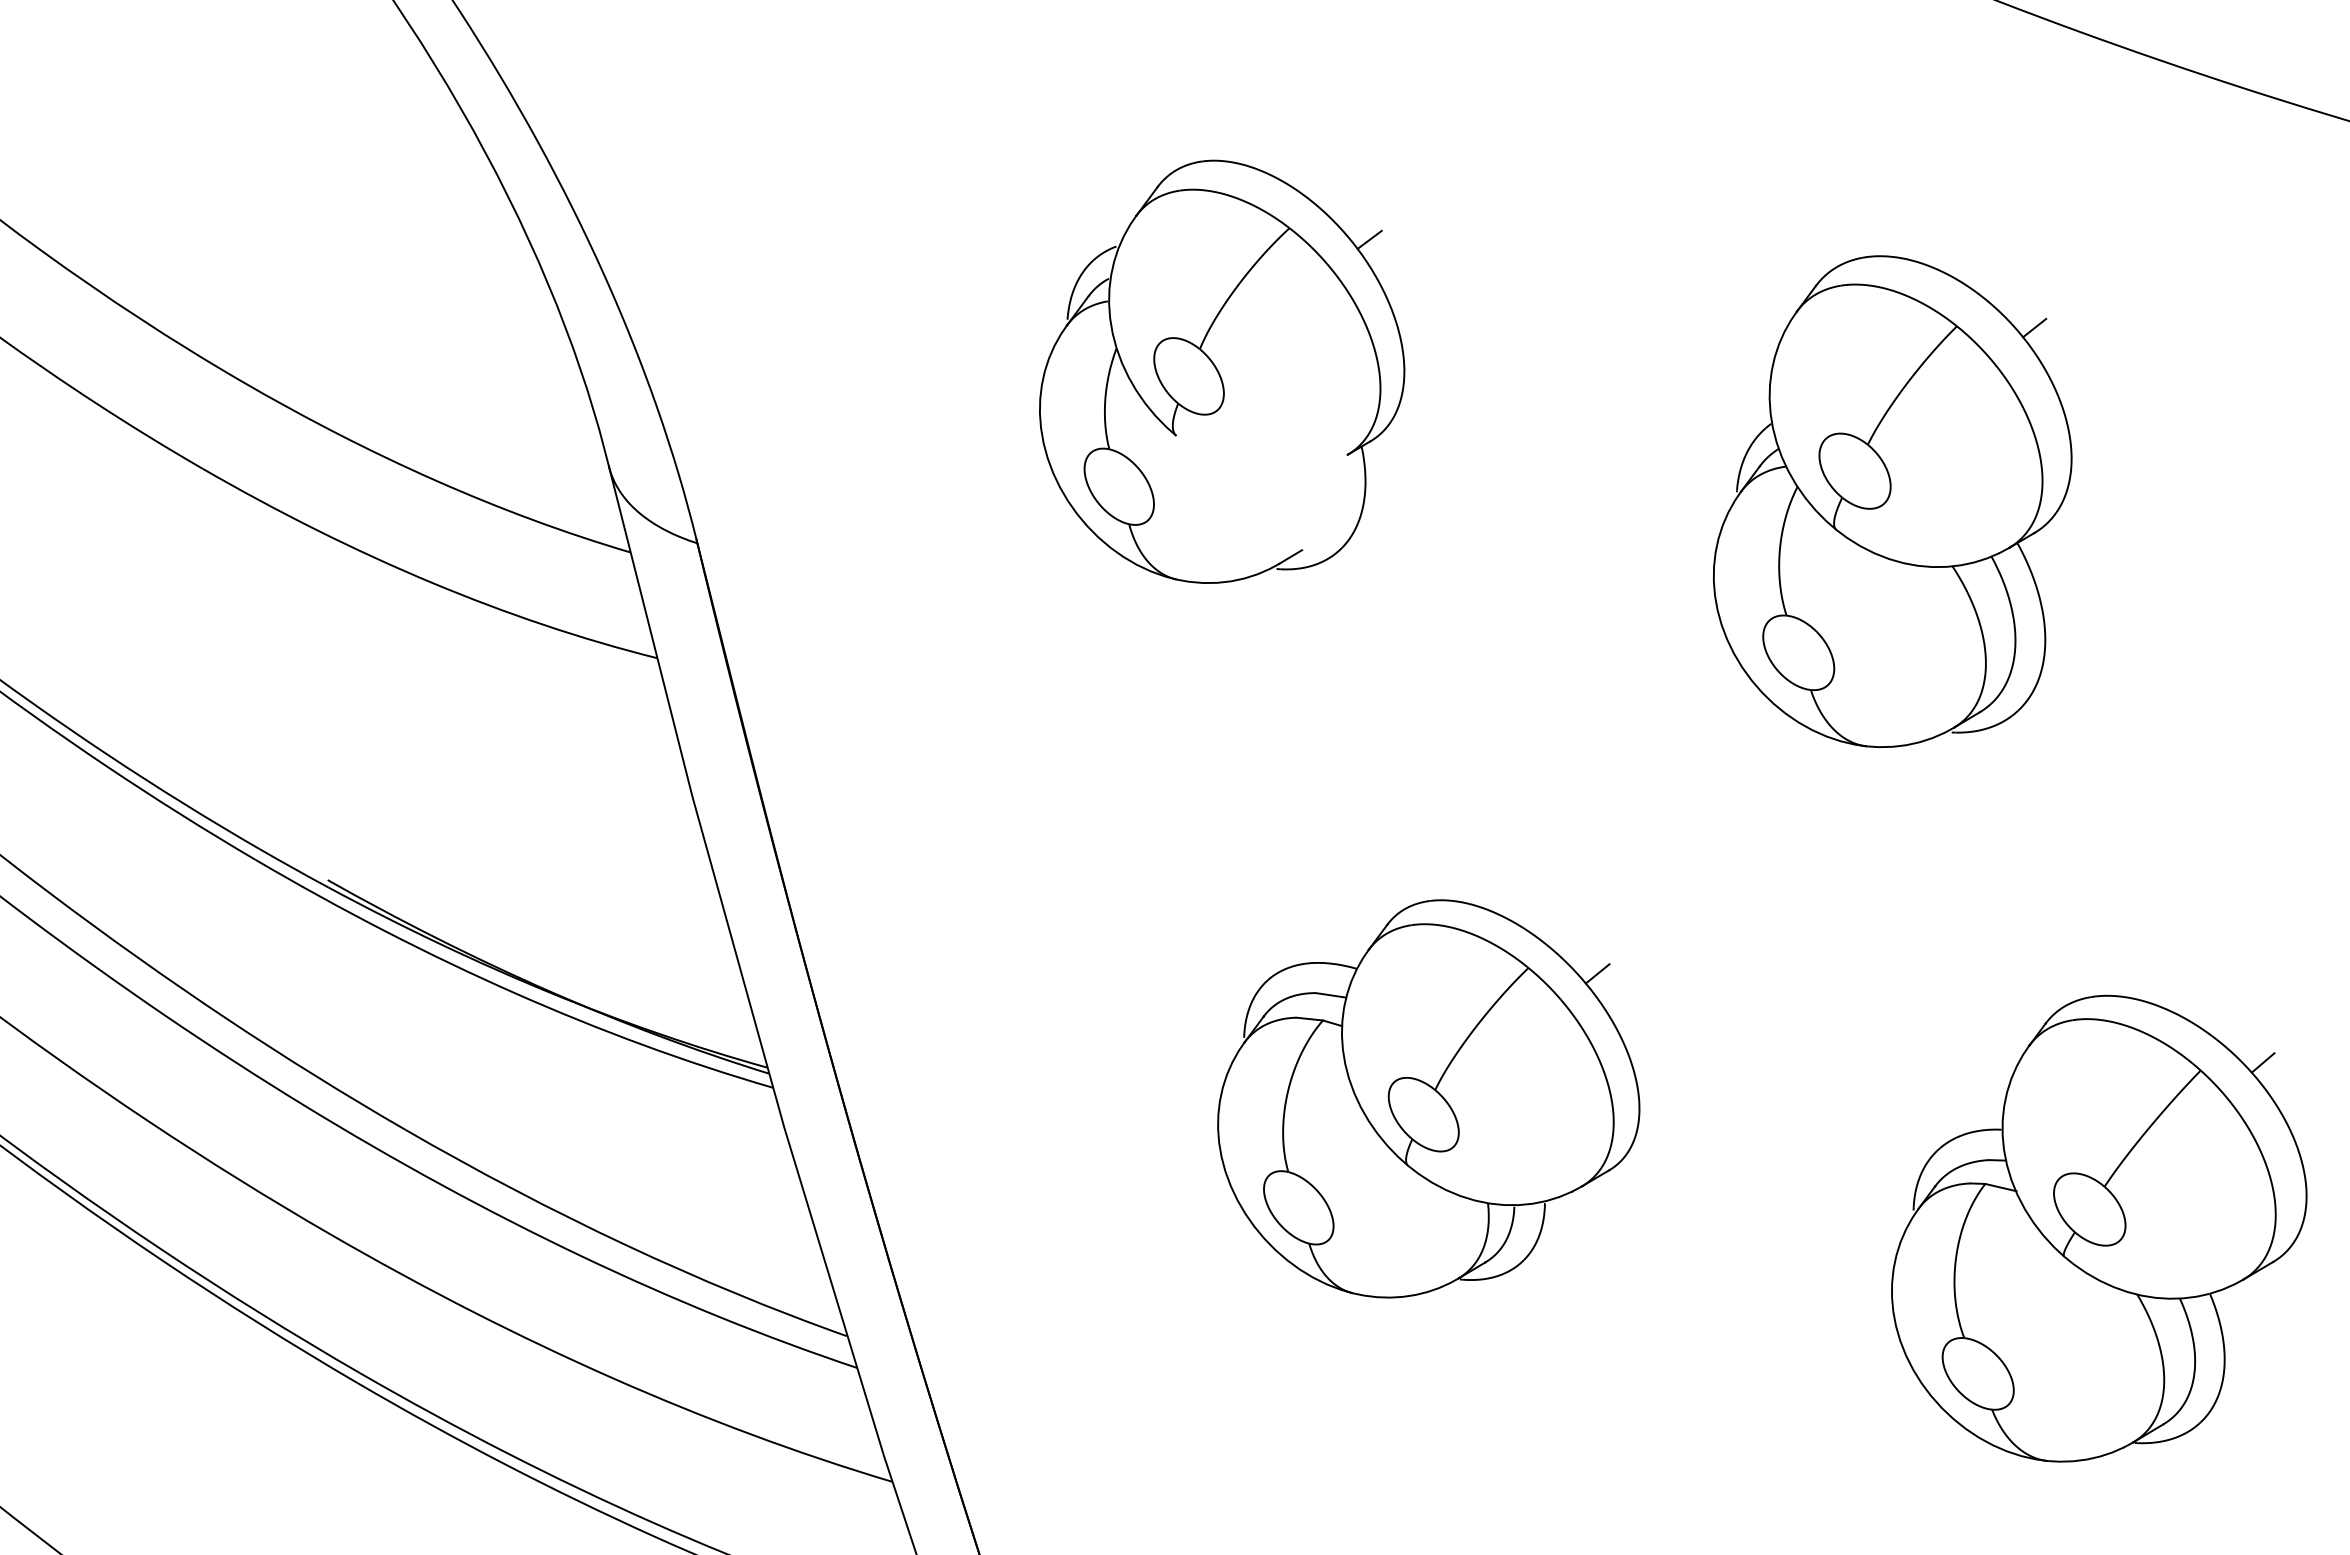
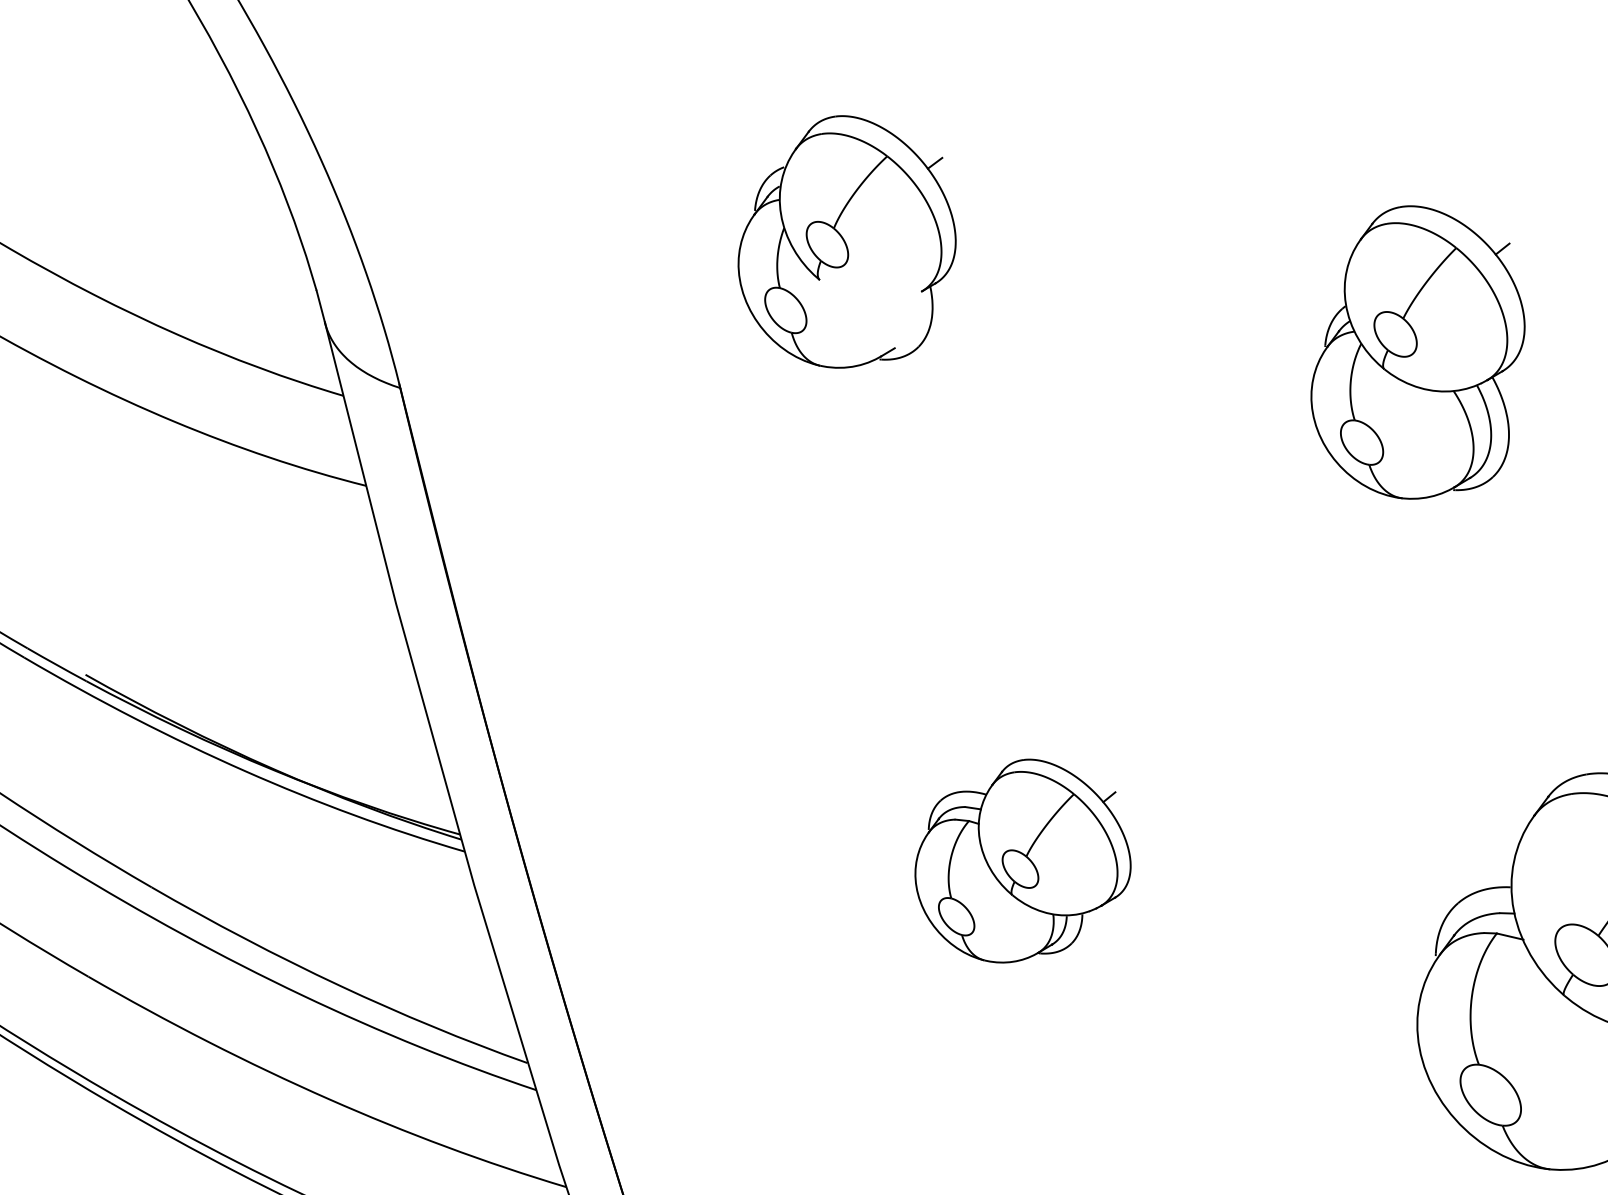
part: (1222, 371) -> (847, 241), size x0.7
part: (1892, 501) -> (1417, 352), size x0.7
part: (1428, 1098) -> (1022, 860), size x0.6

